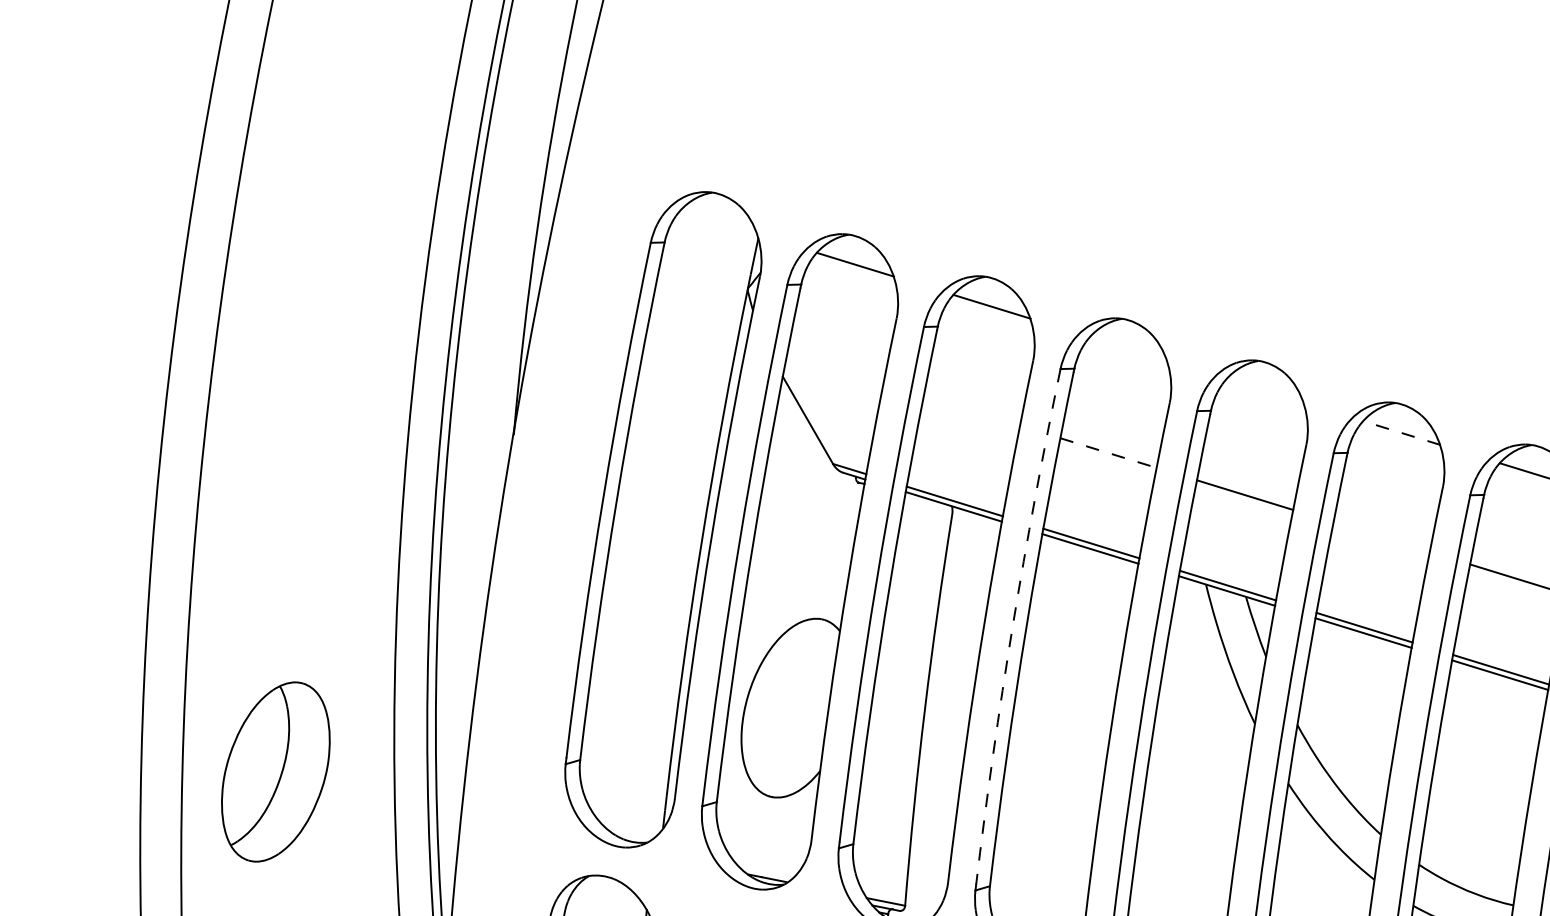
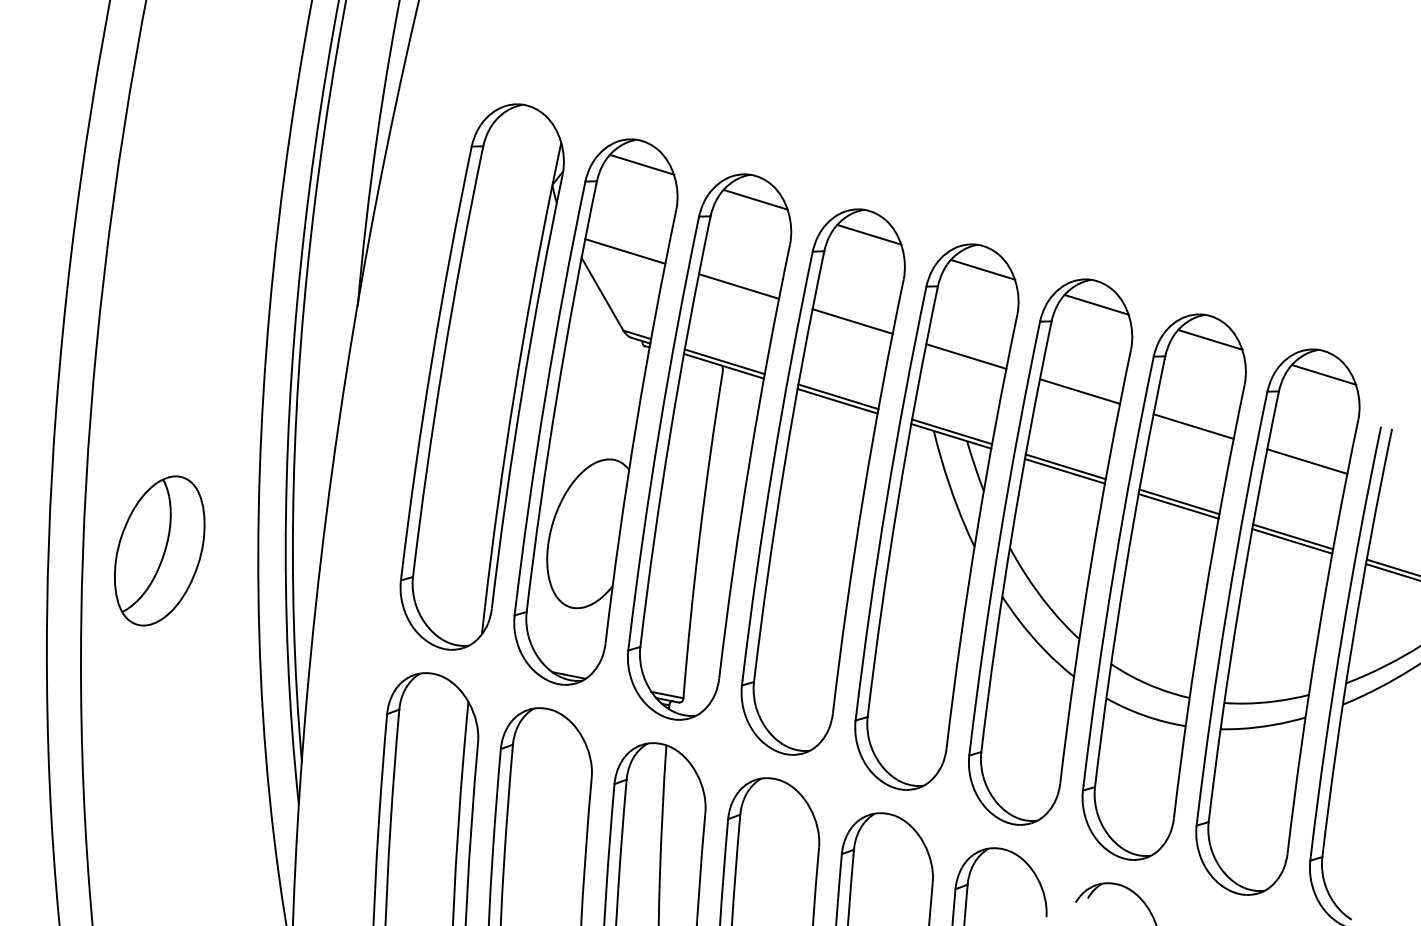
line: (1128, 348) -> (869, 234), added
line: (835, 368) -> (625, 251), added
line: (1265, 390) -> (983, 269), added
line: (971, 410) -> (738, 286), added
line: (1401, 432) -> (1096, 304), dashed -> solid
line: (1108, 453) -> (852, 321), dashed -> solid
line: (1381, 537) -> (1079, 391), added
arc: (1013, 626) -> (773, 465), dashed -> solid
part: (275, 771) -> (159, 550), moved

